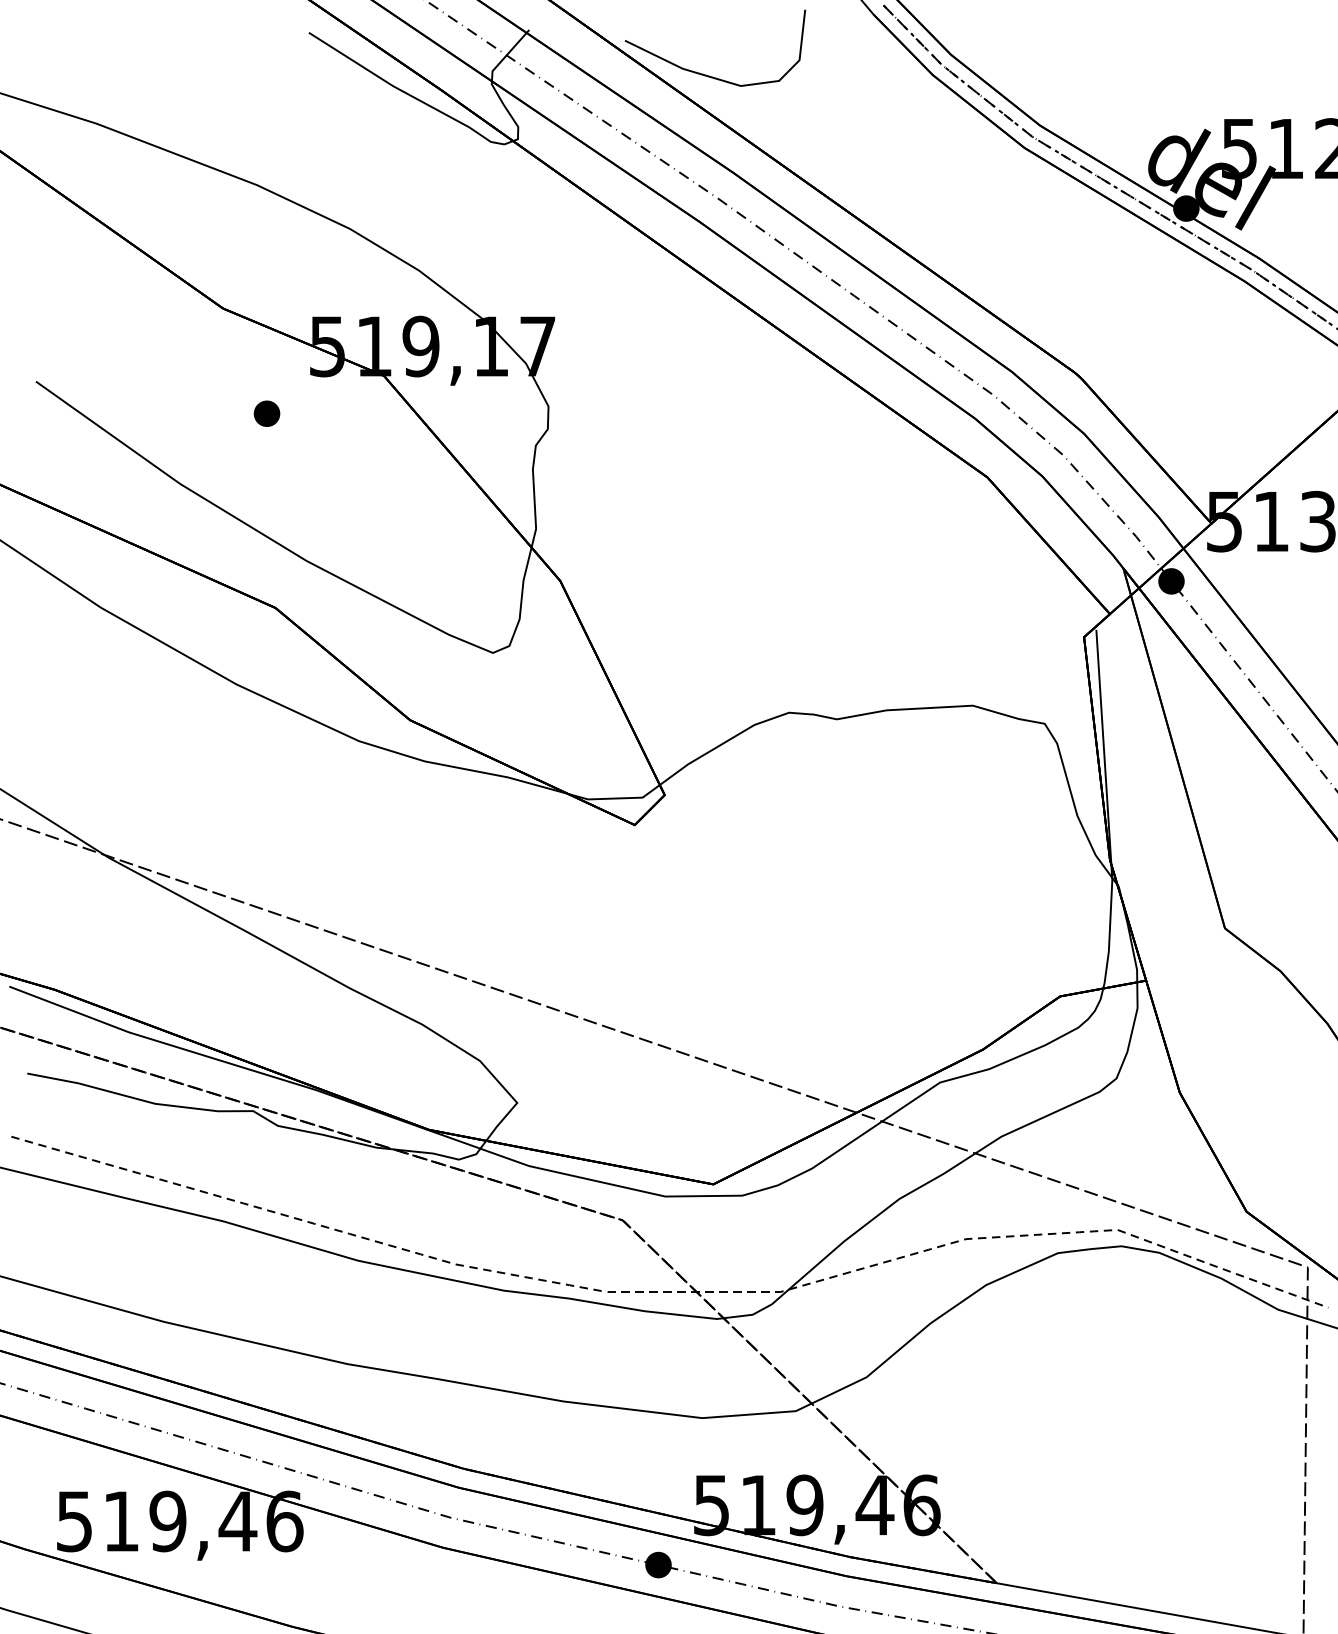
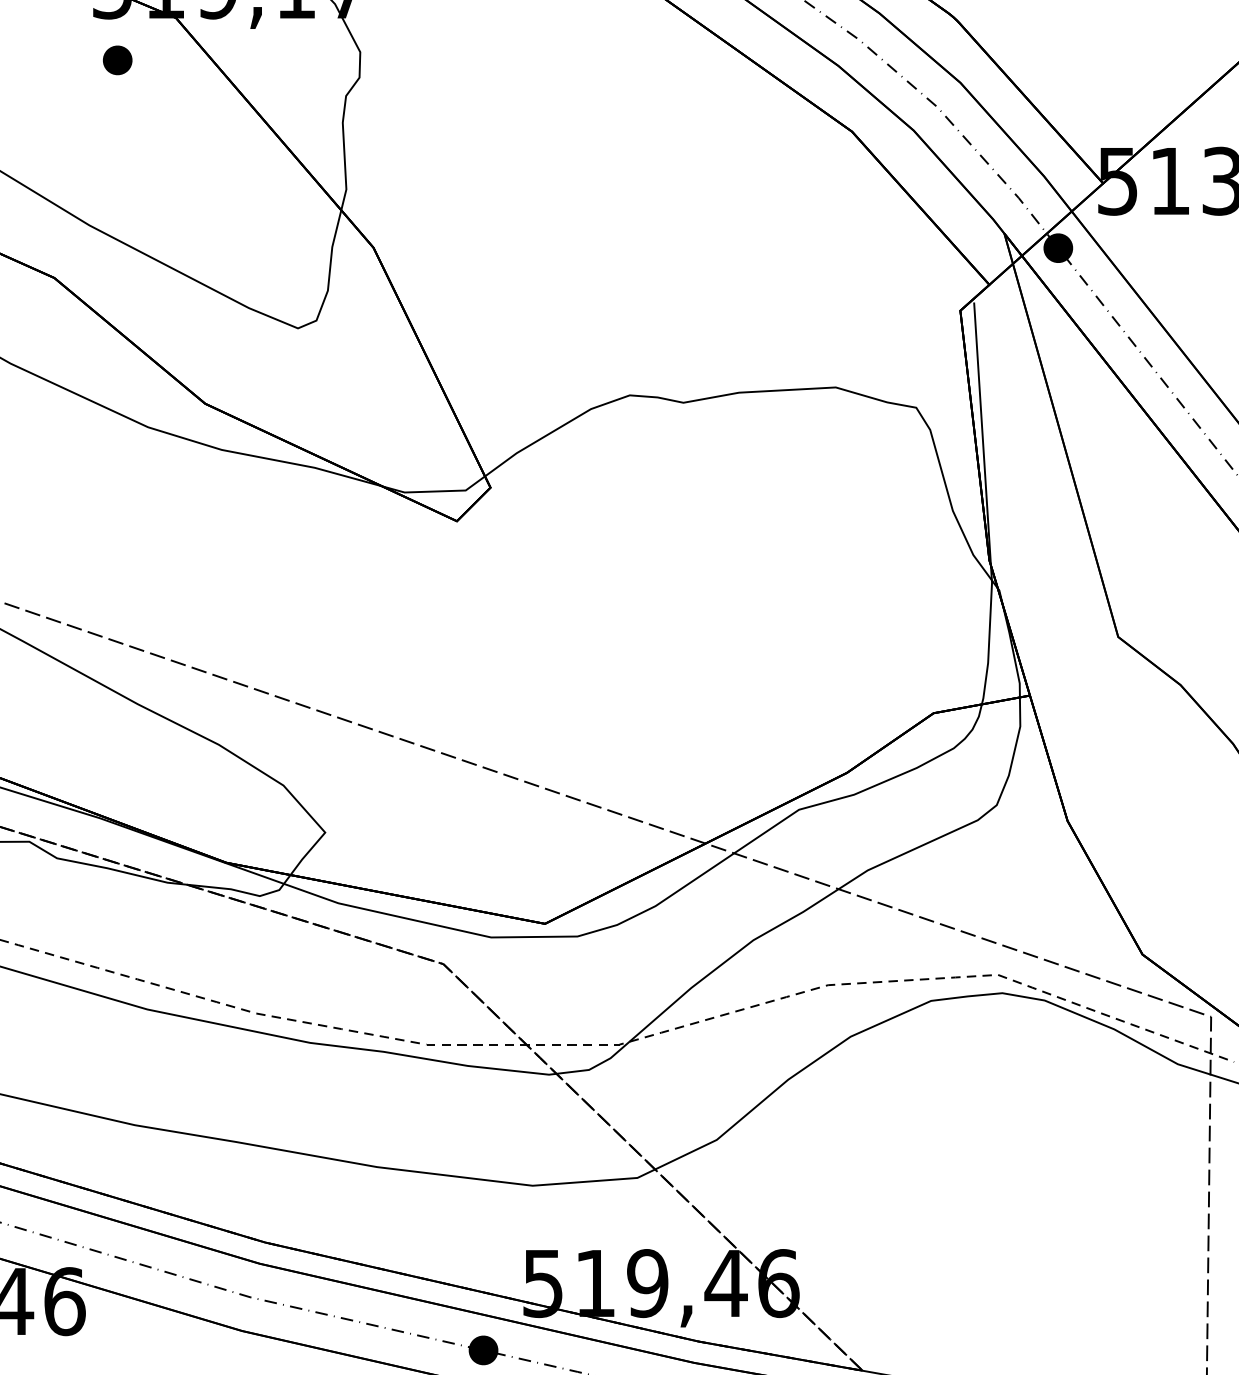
part: (266, 413) -> (117, 60), moved

